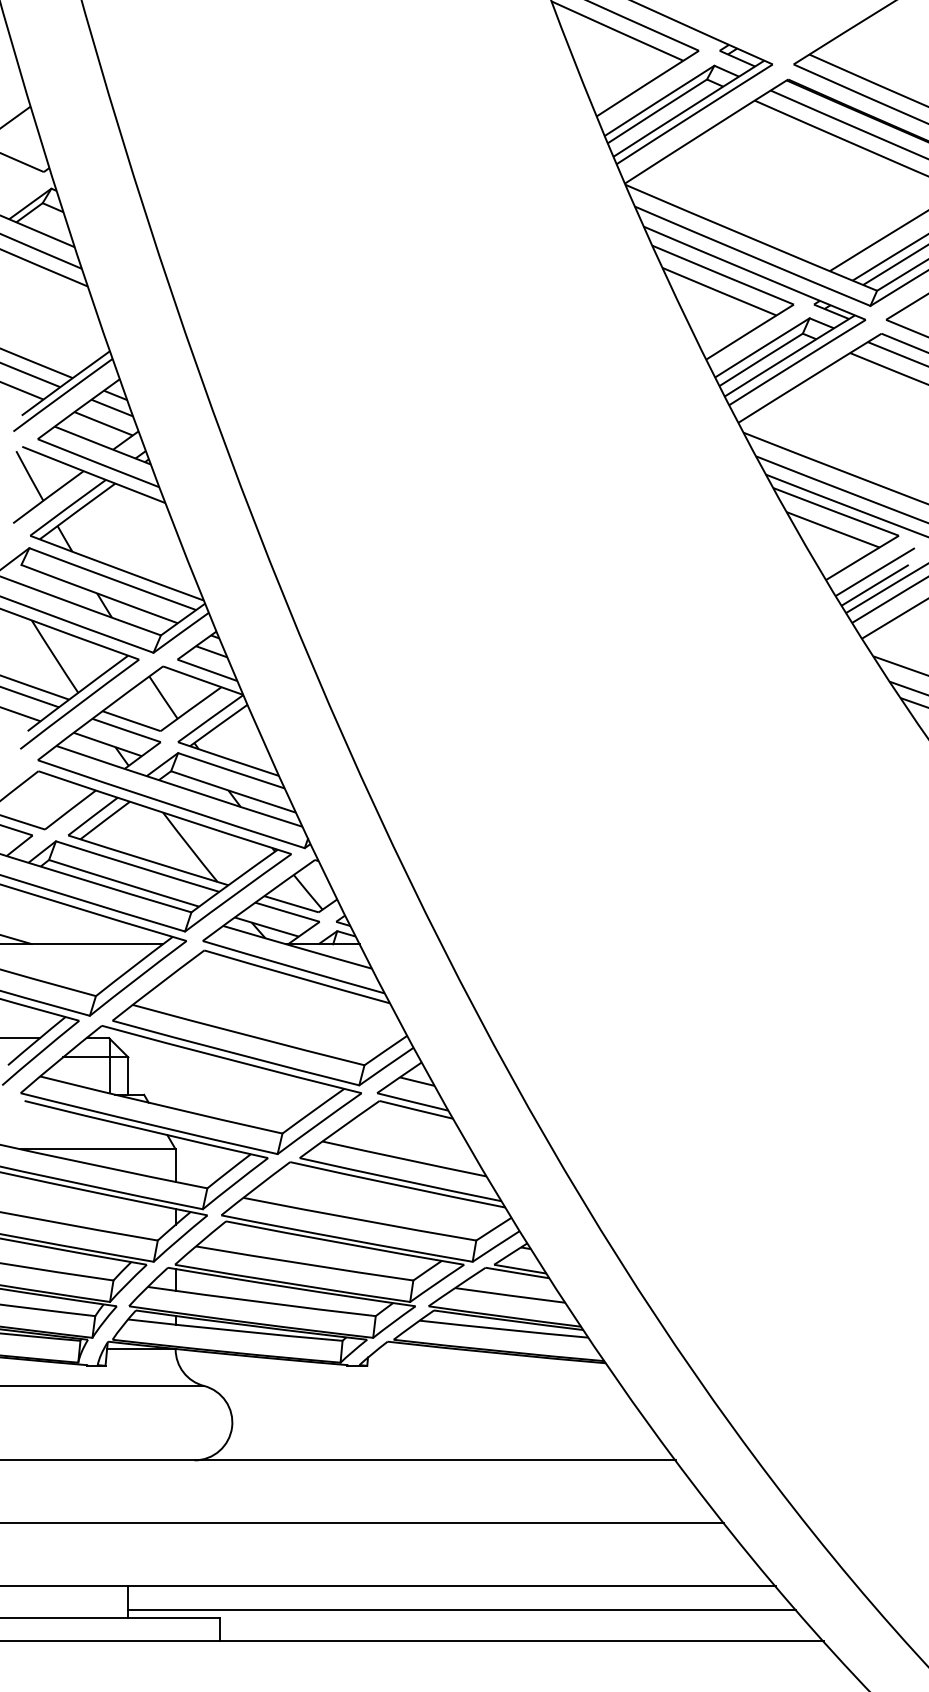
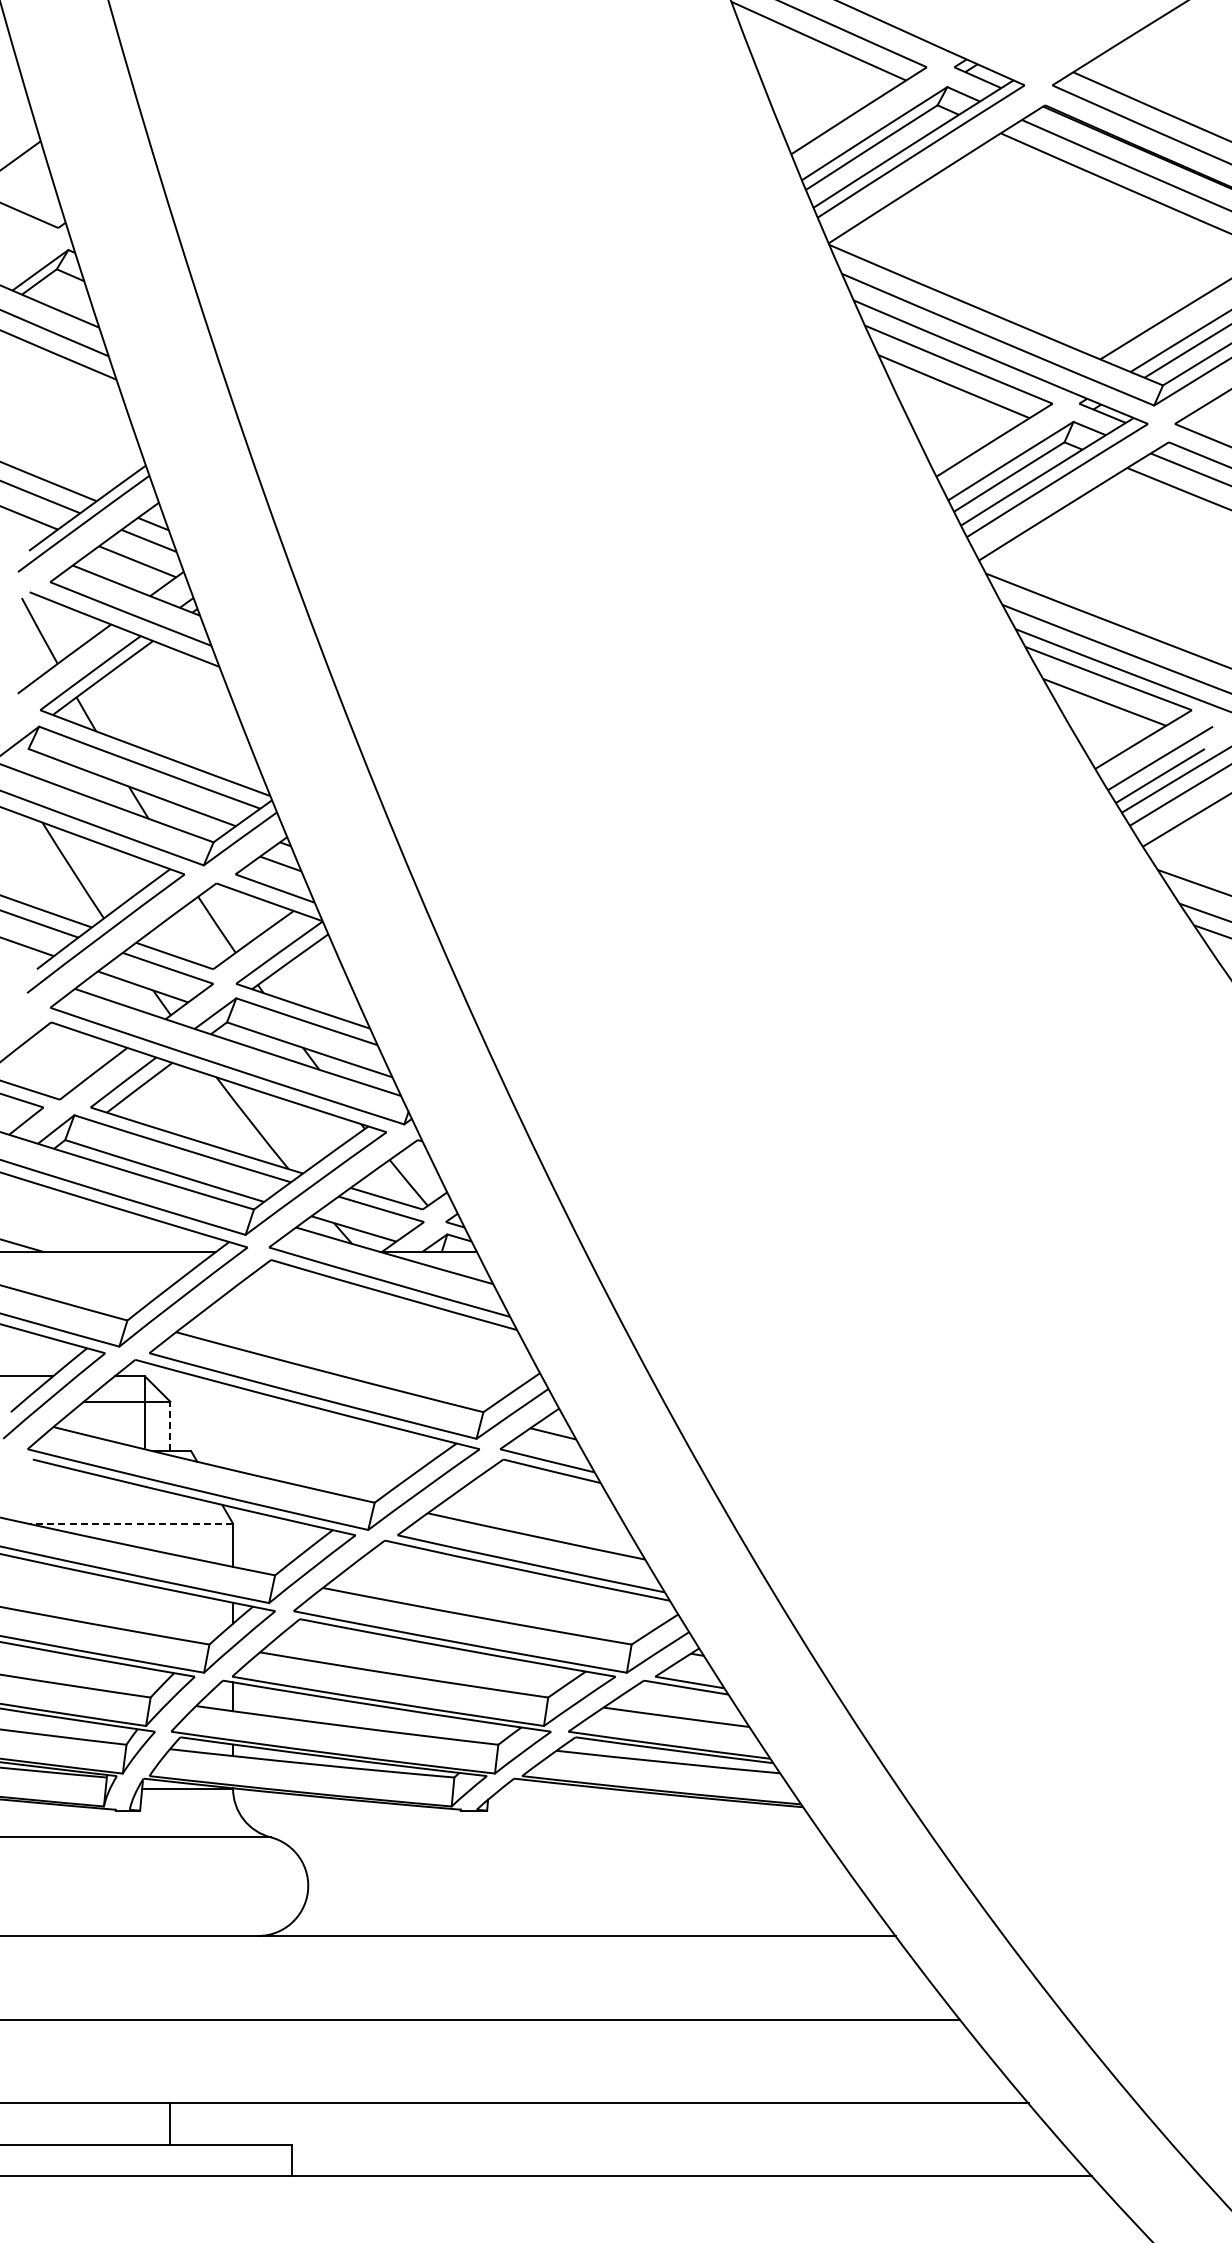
line: (128, 1076) -> (170, 1426), solid -> dashed
line: (98, 1149) -> (130, 1523), solid -> dashed
line: (461, 1610) -> (612, 2134), removed

